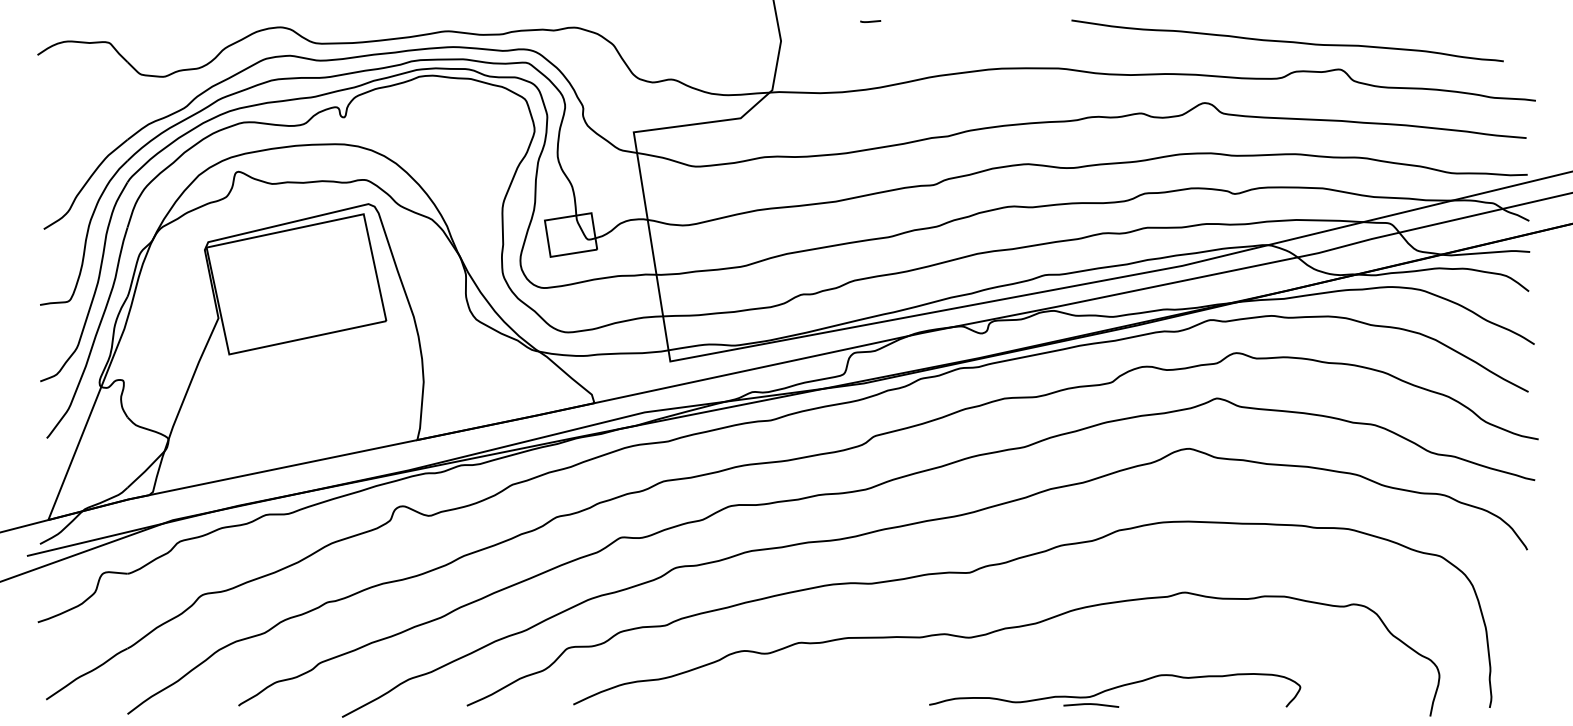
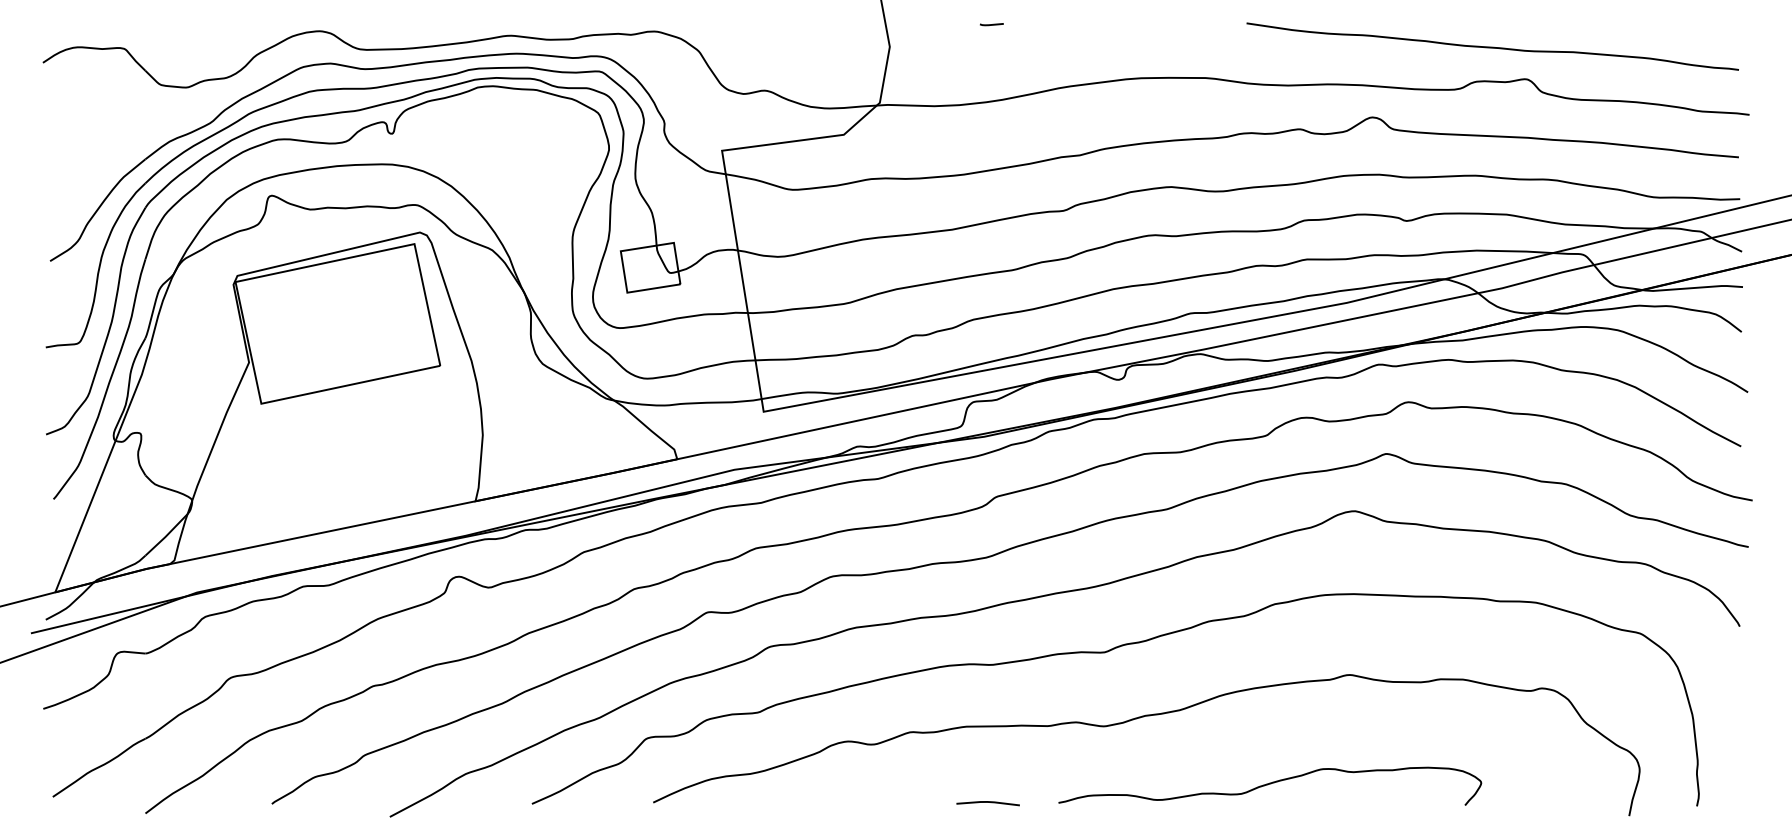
curve: (1287, 40) -> (1492, 46), moved
line: (1090, 704) -> (987, 802), moved

